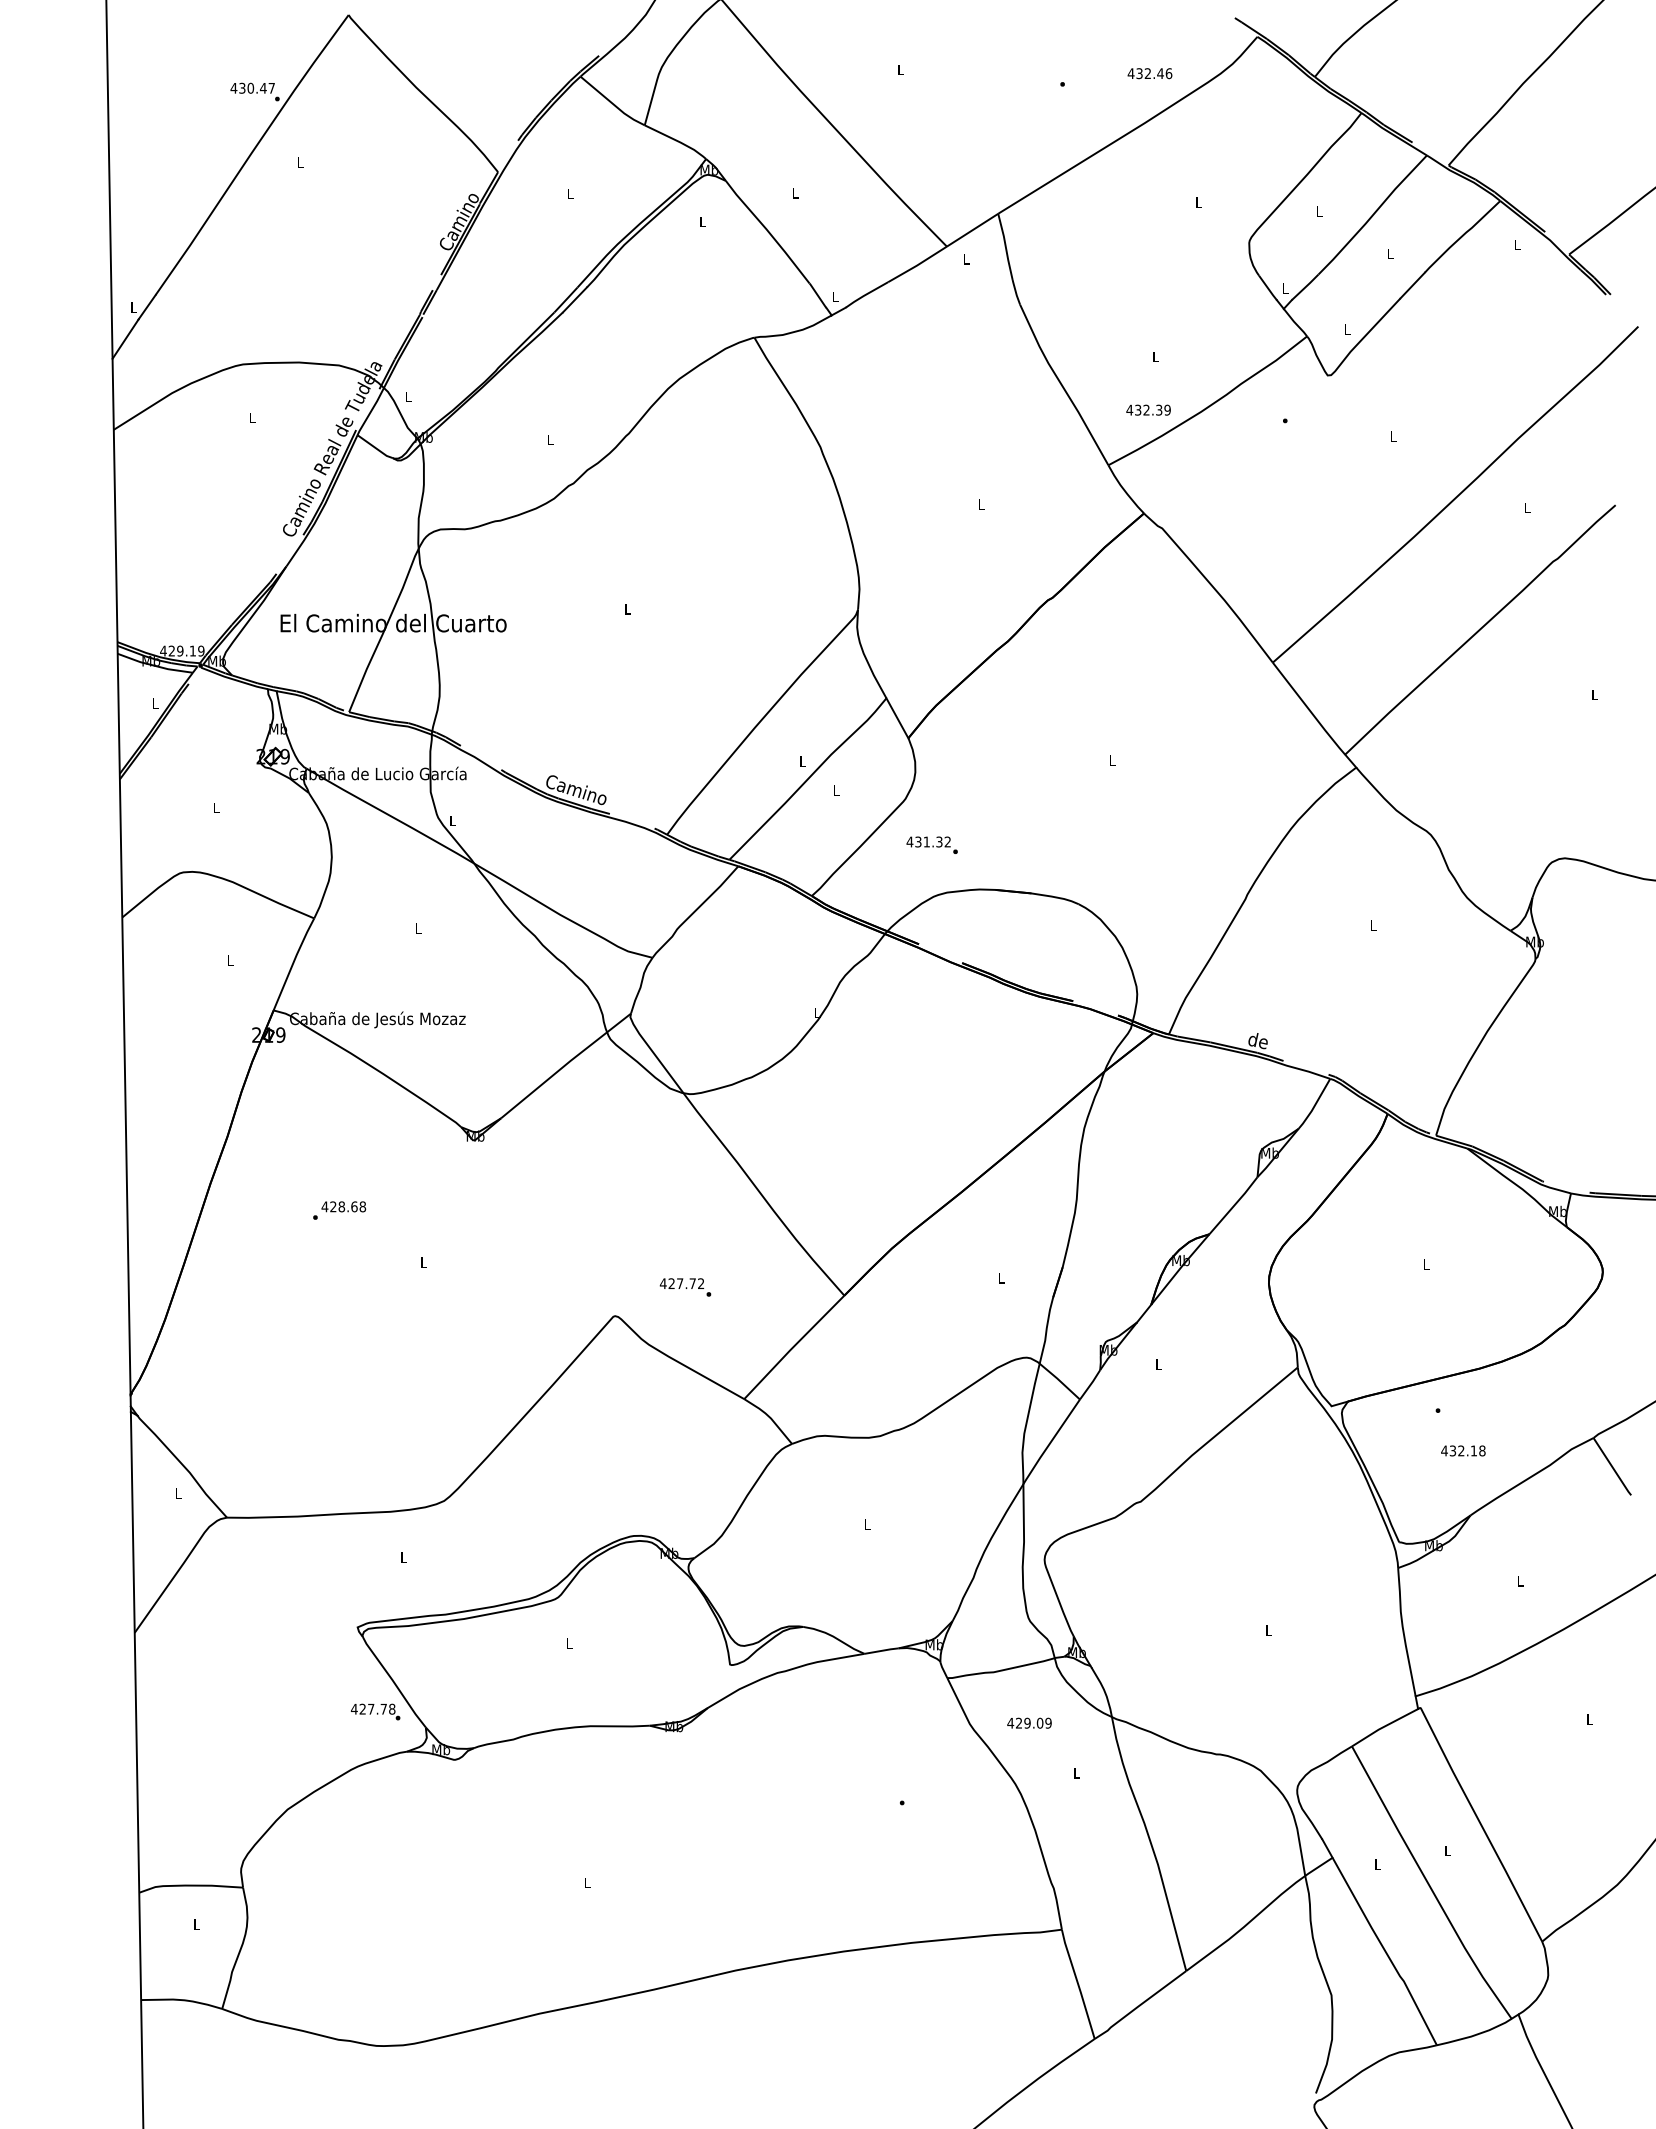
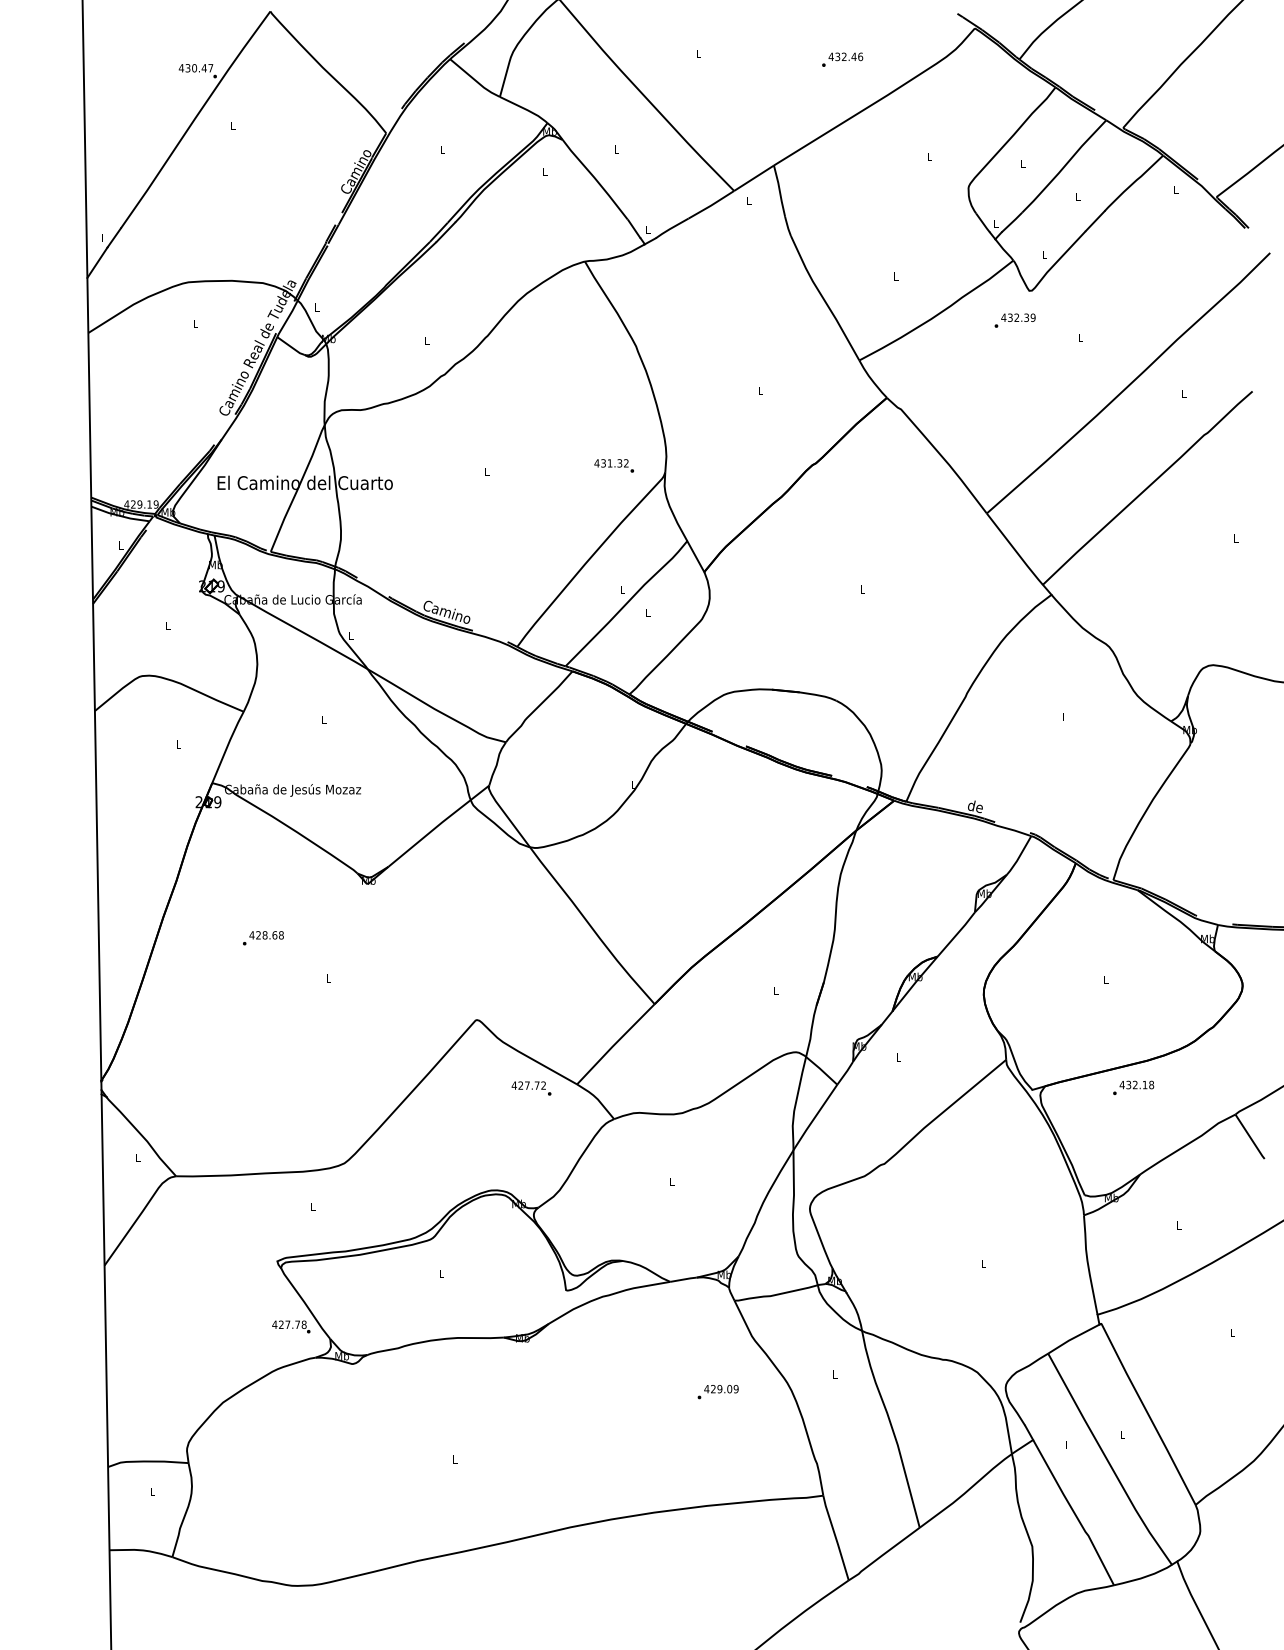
text: (1149, 73) -> (845, 56), moved
text: (1148, 409) -> (1018, 317), moved
text: (931, 844) -> (613, 465), moved
text: (685, 1287) -> (531, 1088), moved
text: (1463, 1450) -> (1136, 1084), moved
text: (1029, 1722) -> (721, 1388), moved

